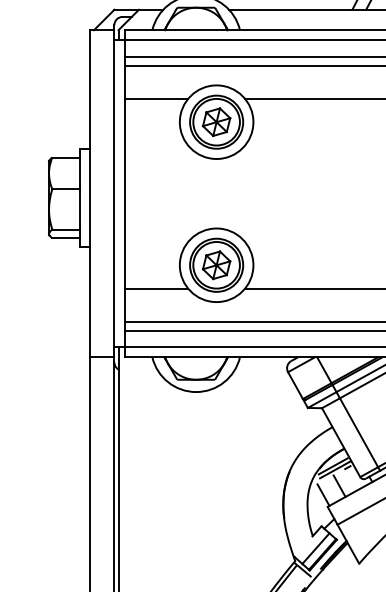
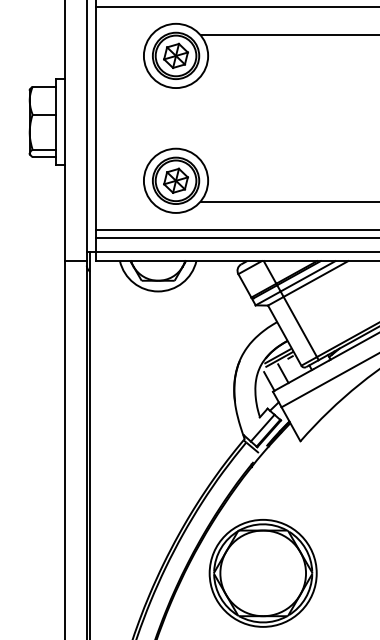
line: (156, 98) -> (123, 35), removed
line: (156, 288) -> (123, 201), removed

